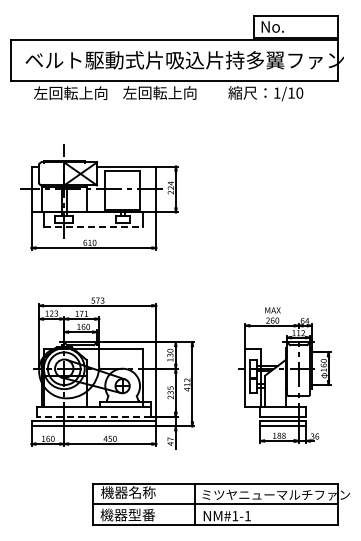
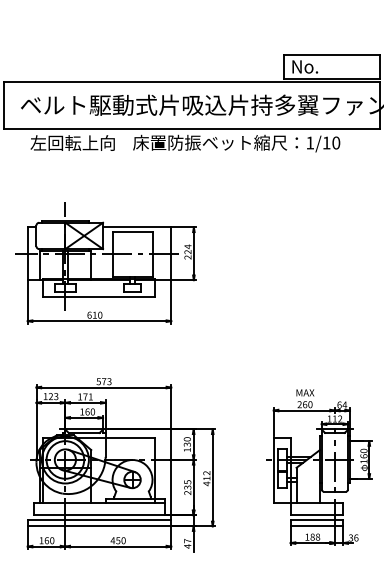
text: (174, 92) -> (192, 142), 左回転上向 -> 床置防振ベット
line: (93, 227) -> (99, 297), dashed -> solid
line: (93, 416) -> (99, 514), dashed -> solid

